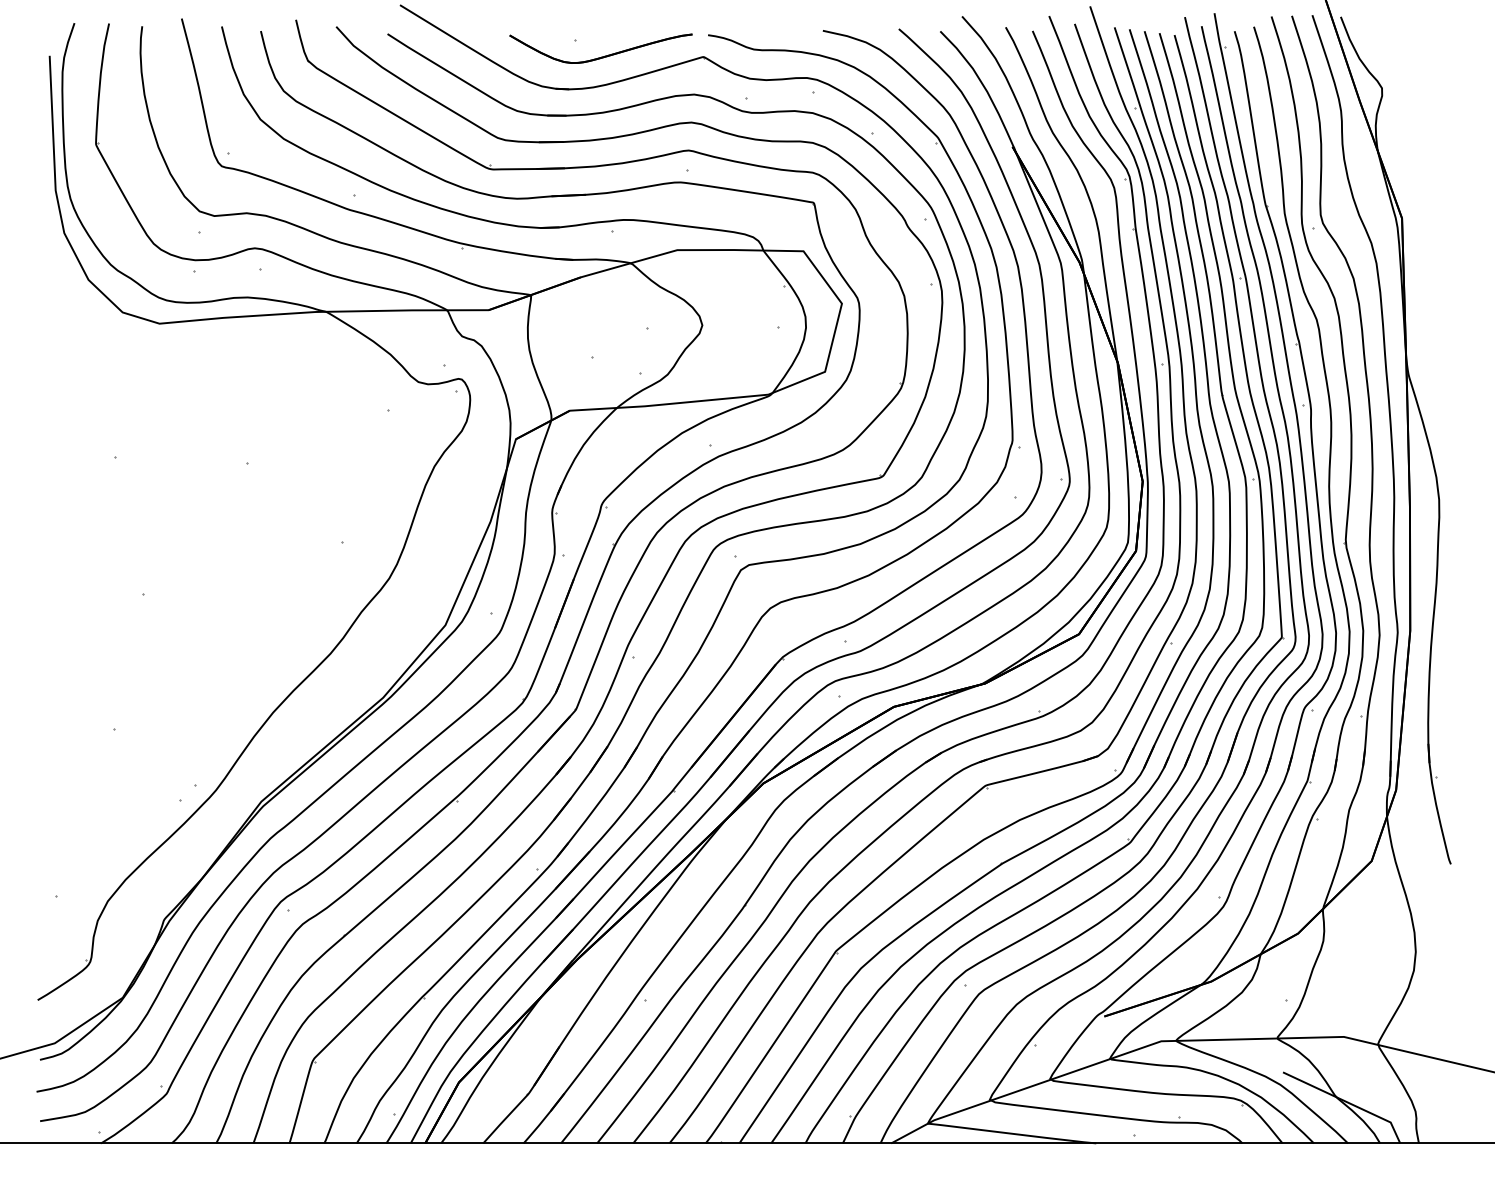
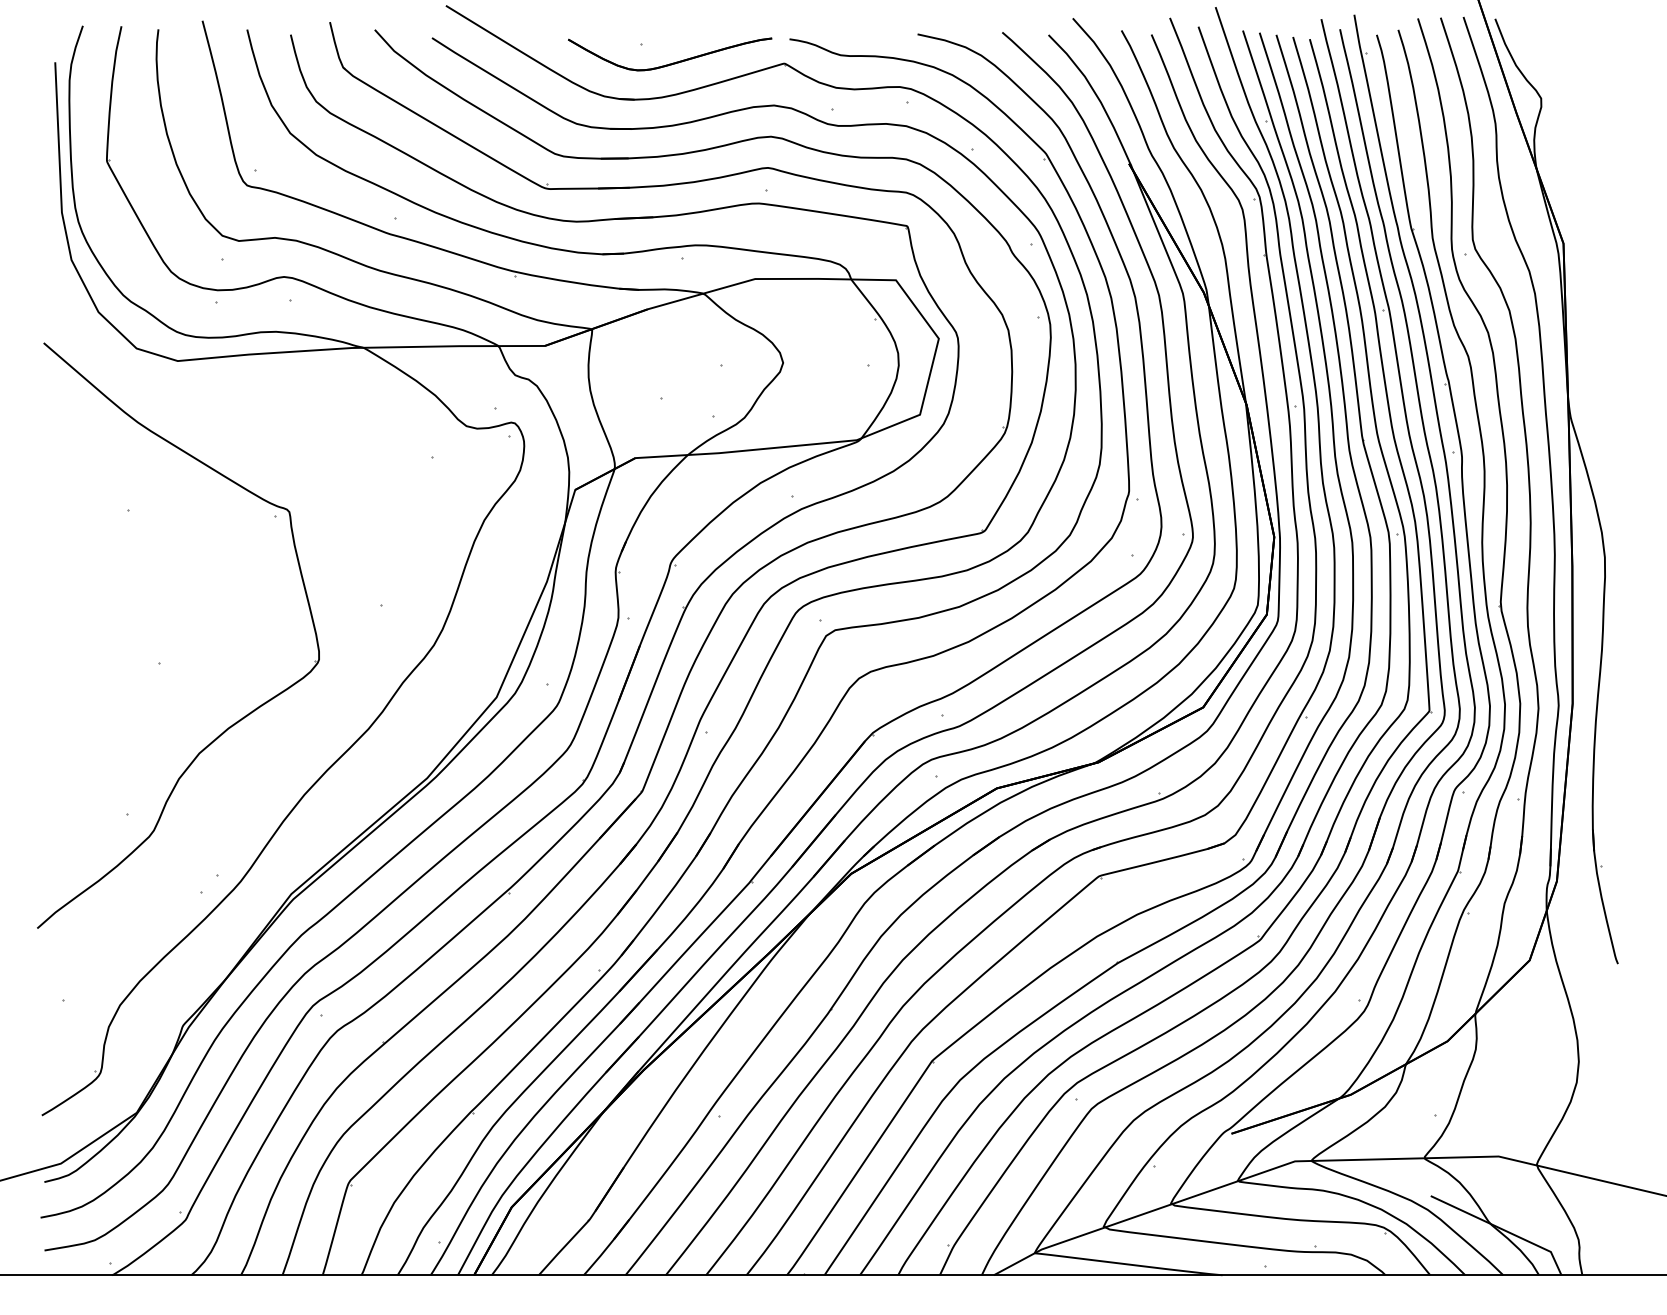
part: (212, 646) -> (236, 721), added

